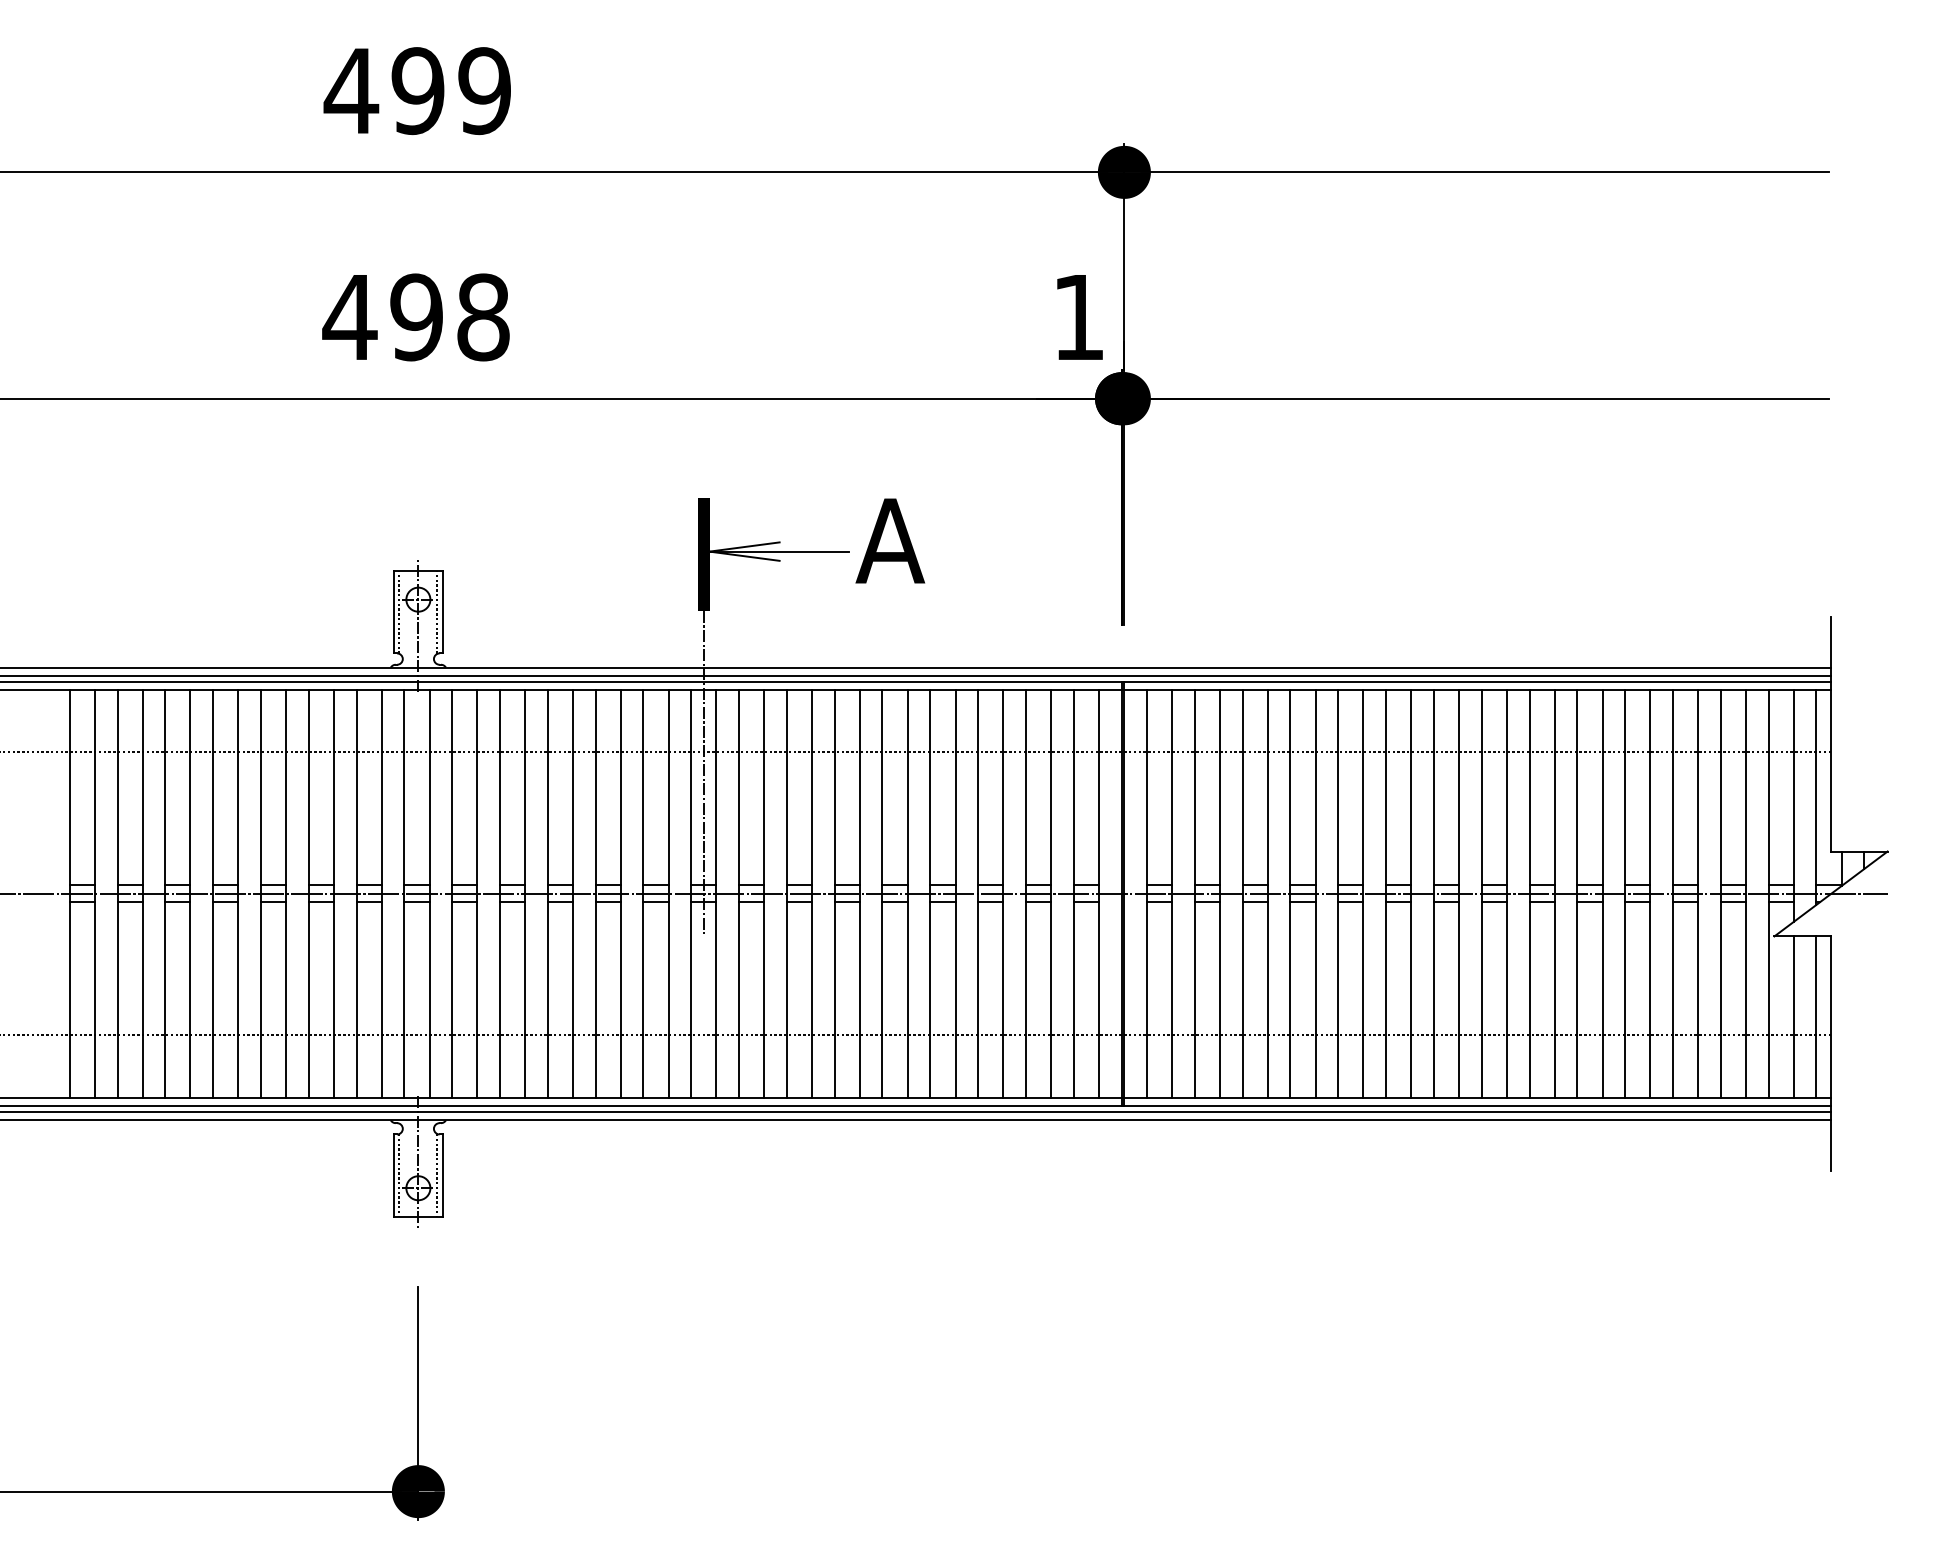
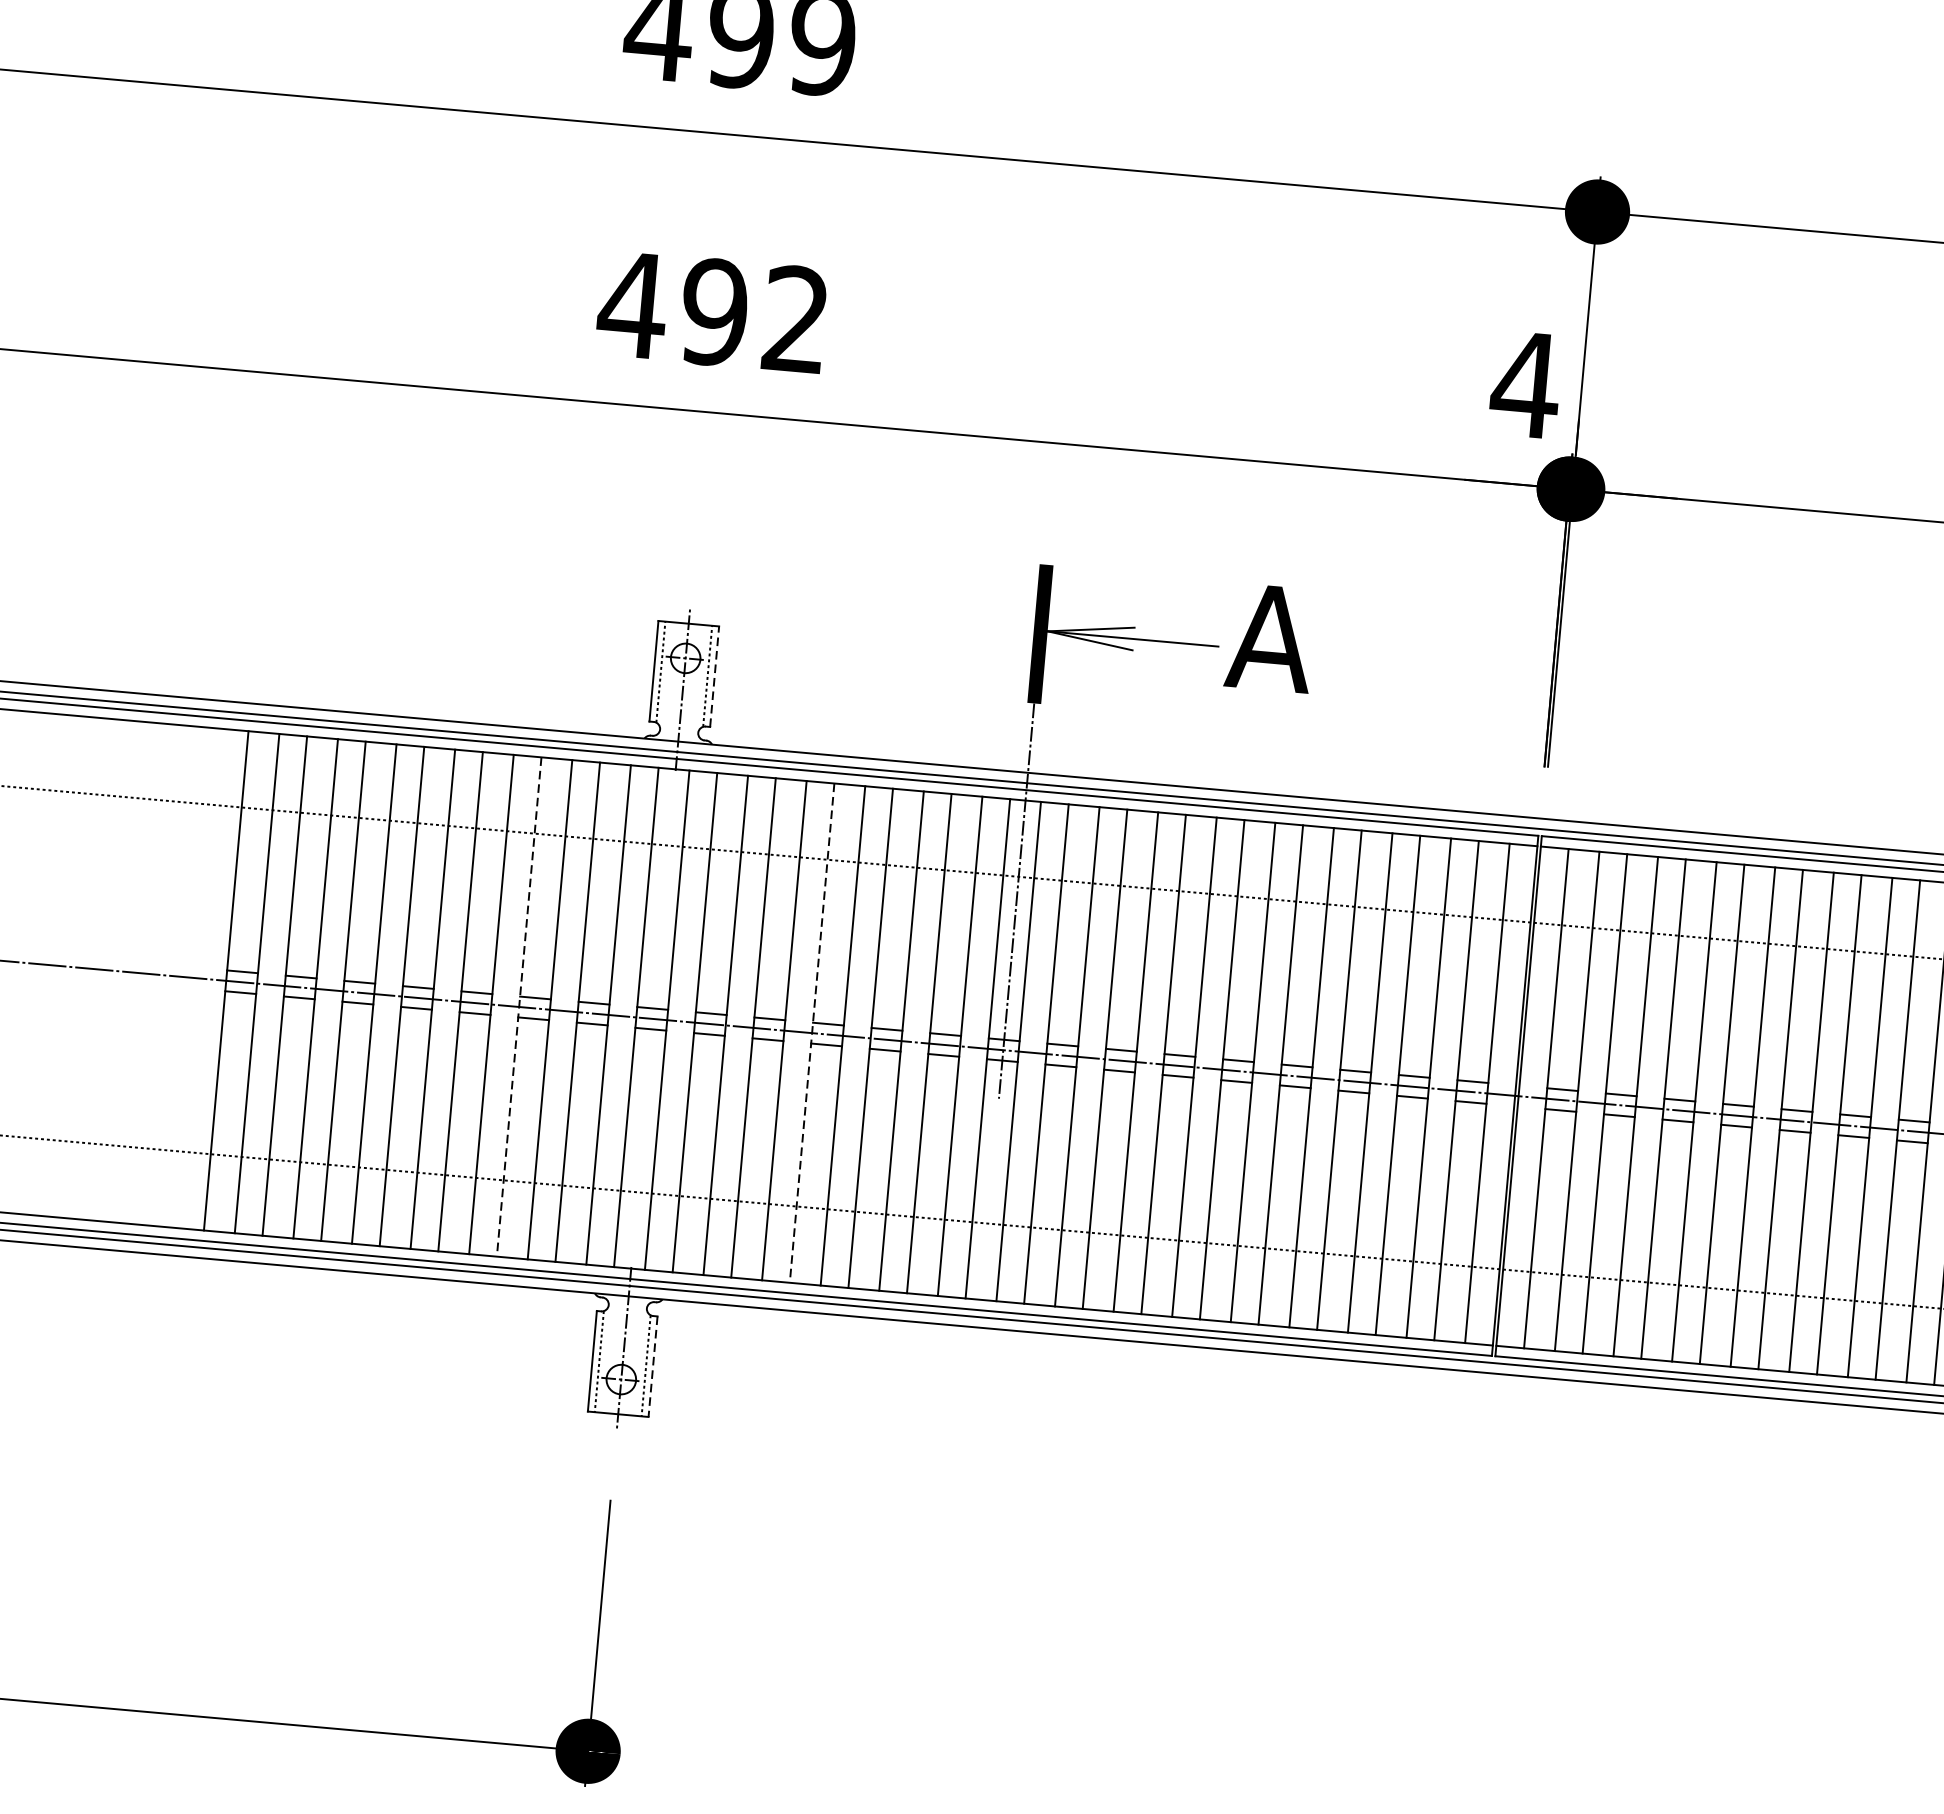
text: (483, 317) -> (796, 319), 498 -> 492
text: (1078, 317) -> (1525, 384), 1 -> 4
line: (443, 611) -> (715, 675), solid -> dashed
line: (308, 893) -> (518, 1006), solid -> dashed
line: (547, 893) -> (811, 1032), solid -> dashed
line: (443, 1176) -> (653, 1367), solid -> dashed

